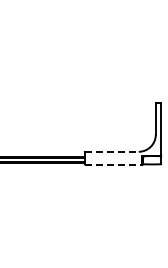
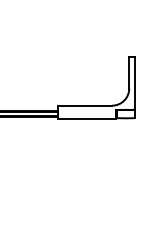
line: (111, 151) -> (84, 105), dashed -> solid
line: (113, 164) -> (86, 118), dashed -> solid

